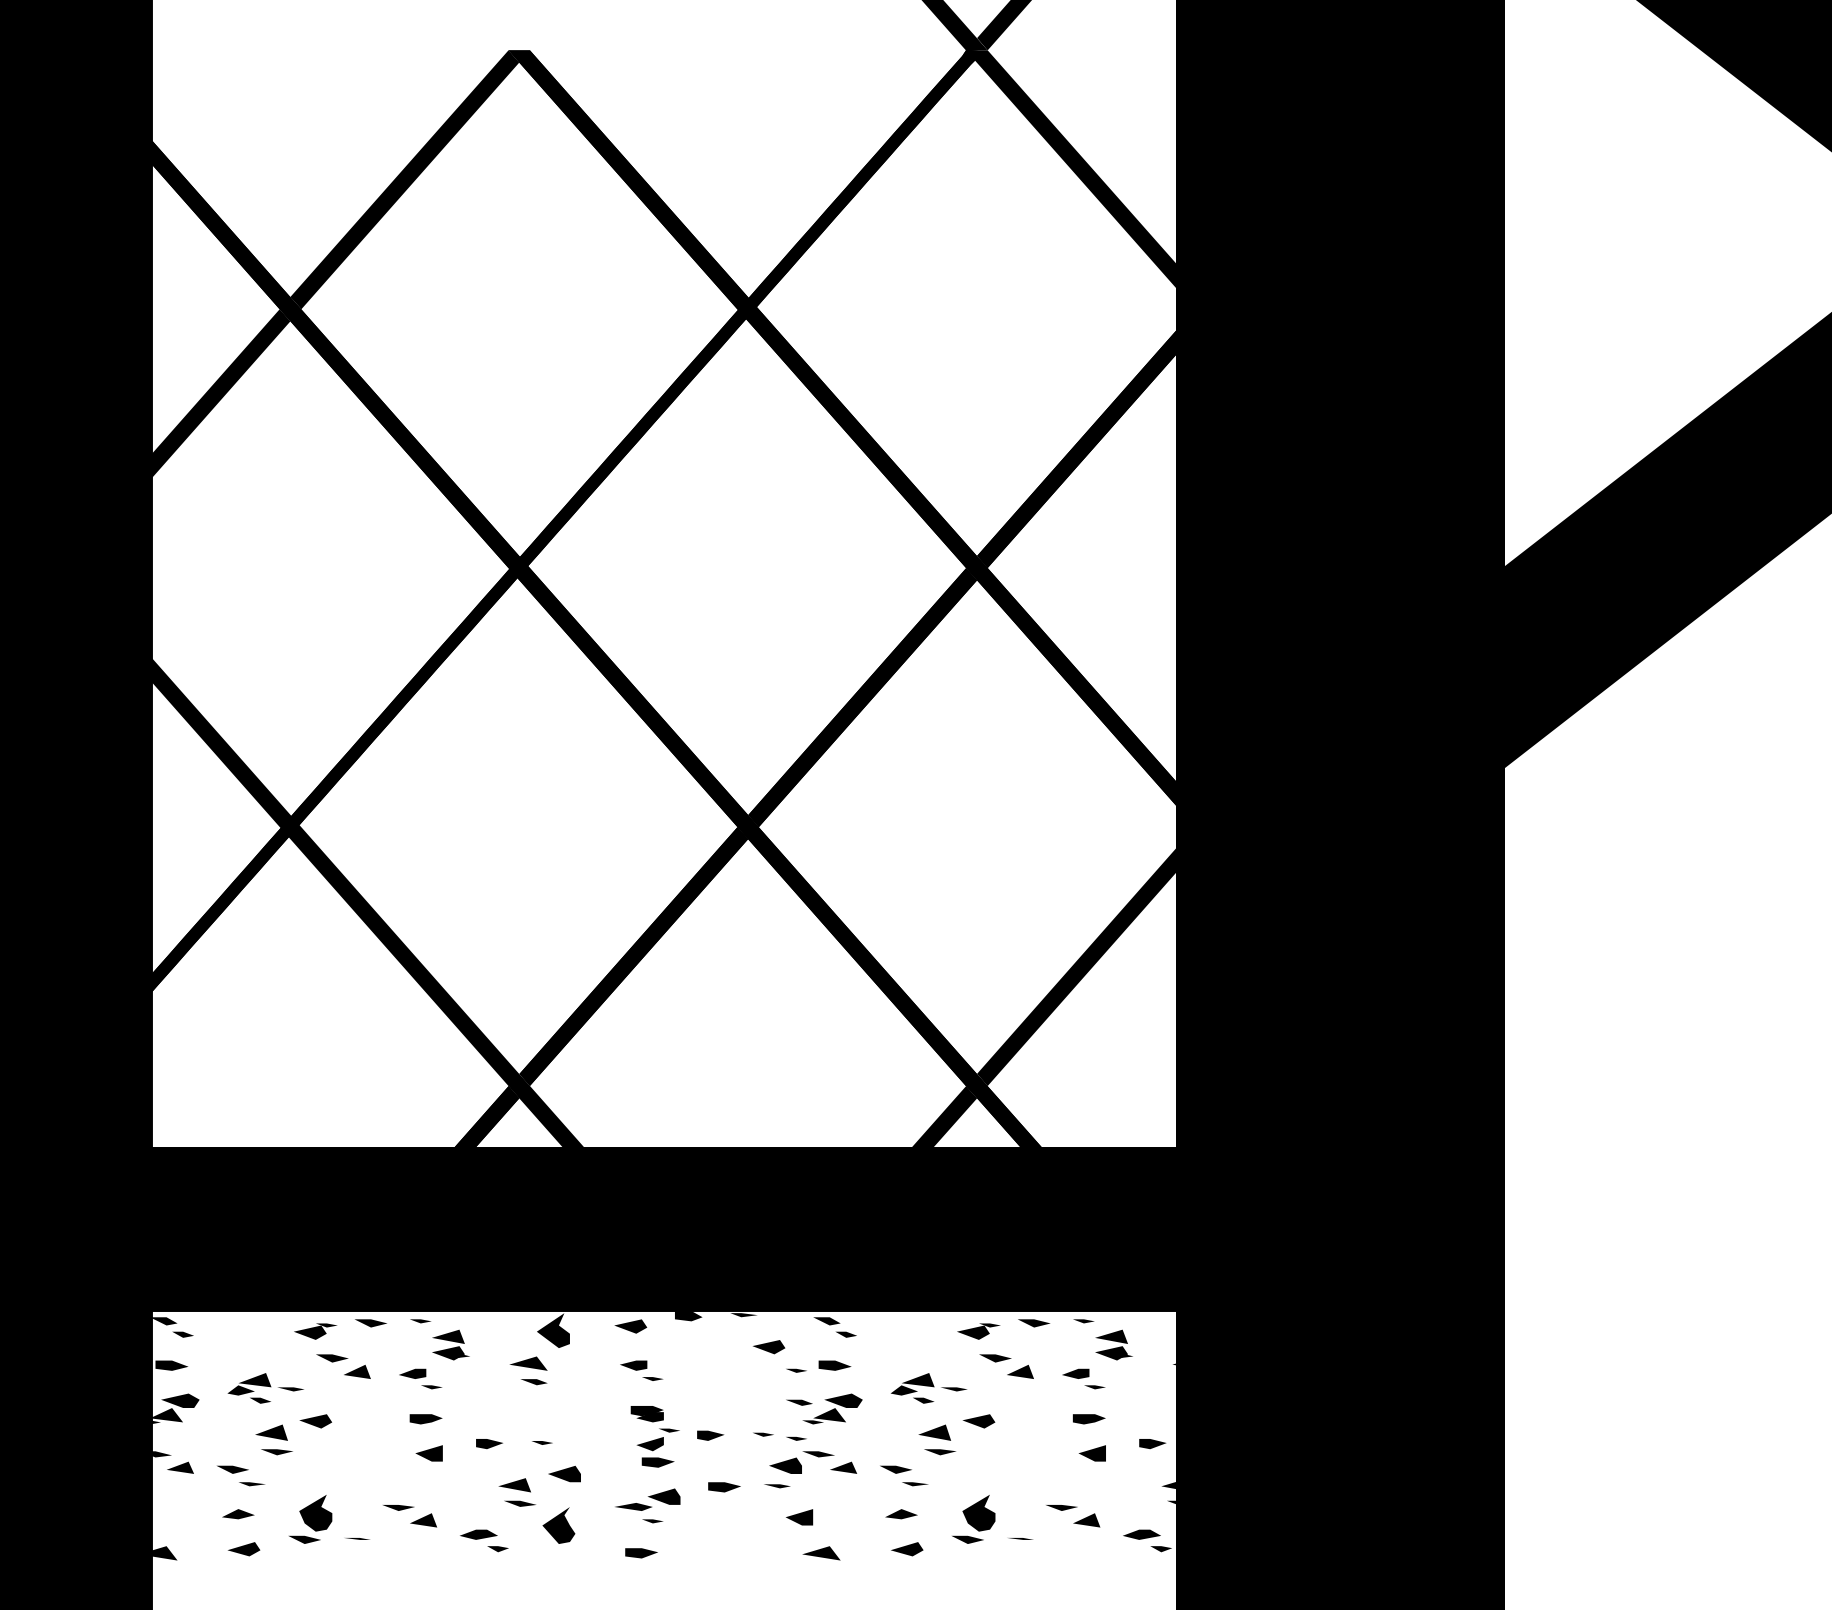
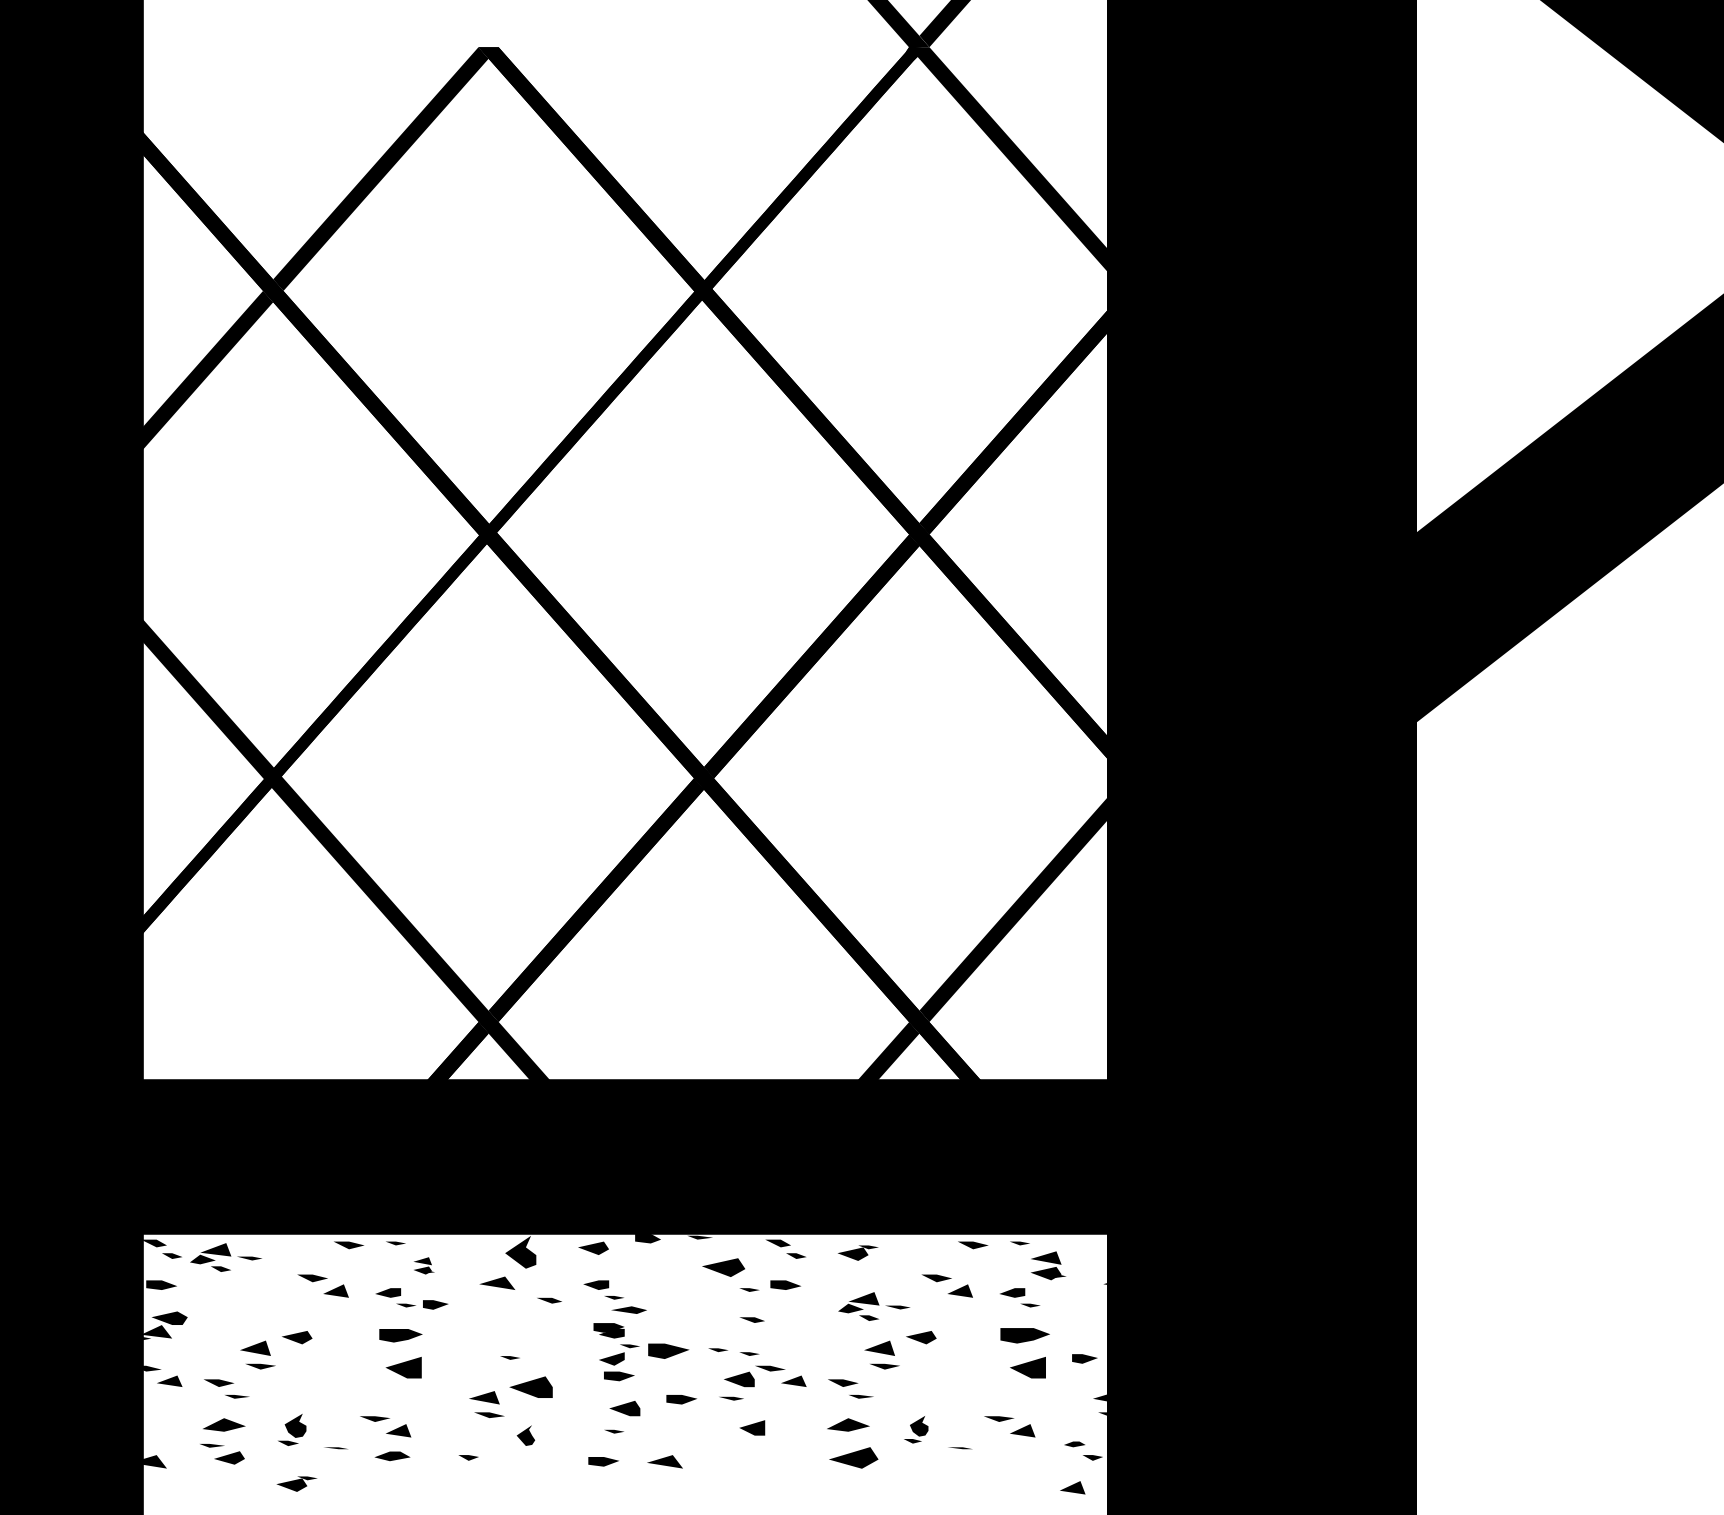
part: (315, 1330) -> (296, 1483), moved
part: (979, 1330) -> (858, 1252), moved
part: (450, 1344) -> (423, 1265), size x0.6
part: (768, 1346) -> (723, 1267), size x1.4
part: (534, 1381) -> (549, 1300), moved
part: (265, 1388) -> (225, 1257), moved
part: (832, 1408) -> (783, 1325), removed
part: (425, 1419) -> (400, 1335), size x1.4
part: (1088, 1419) -> (1024, 1335), size x1.6
part: (710, 1435) -> (668, 1350), size x1.6
part: (489, 1443) -> (435, 1304), moved
part: (428, 1453) -> (403, 1367), size x1.4
part: (1091, 1453) -> (1027, 1367), size x1.4
part: (564, 1473) -> (531, 1386), size x1.4
part: (632, 1506) -> (628, 1309), moved
part: (238, 1513) -> (224, 1424), size x1.4
part: (901, 1513) -> (848, 1424), size x1.4
part: (309, 1519) -> (291, 1429), size x0.7
part: (972, 1519) -> (915, 1429), size x0.6
part: (558, 1525) -> (525, 1435), size x0.6
part: (478, 1534) -> (392, 1456), moved
part: (1141, 1534) -> (1074, 1444), size x0.6
line: (225, 1536) -> (212, 1445), added
part: (906, 1548) -> (853, 1457), size x1.6
part: (820, 1553) -> (664, 1461), moved
part: (1139, 1580) -> (1072, 1487), added

